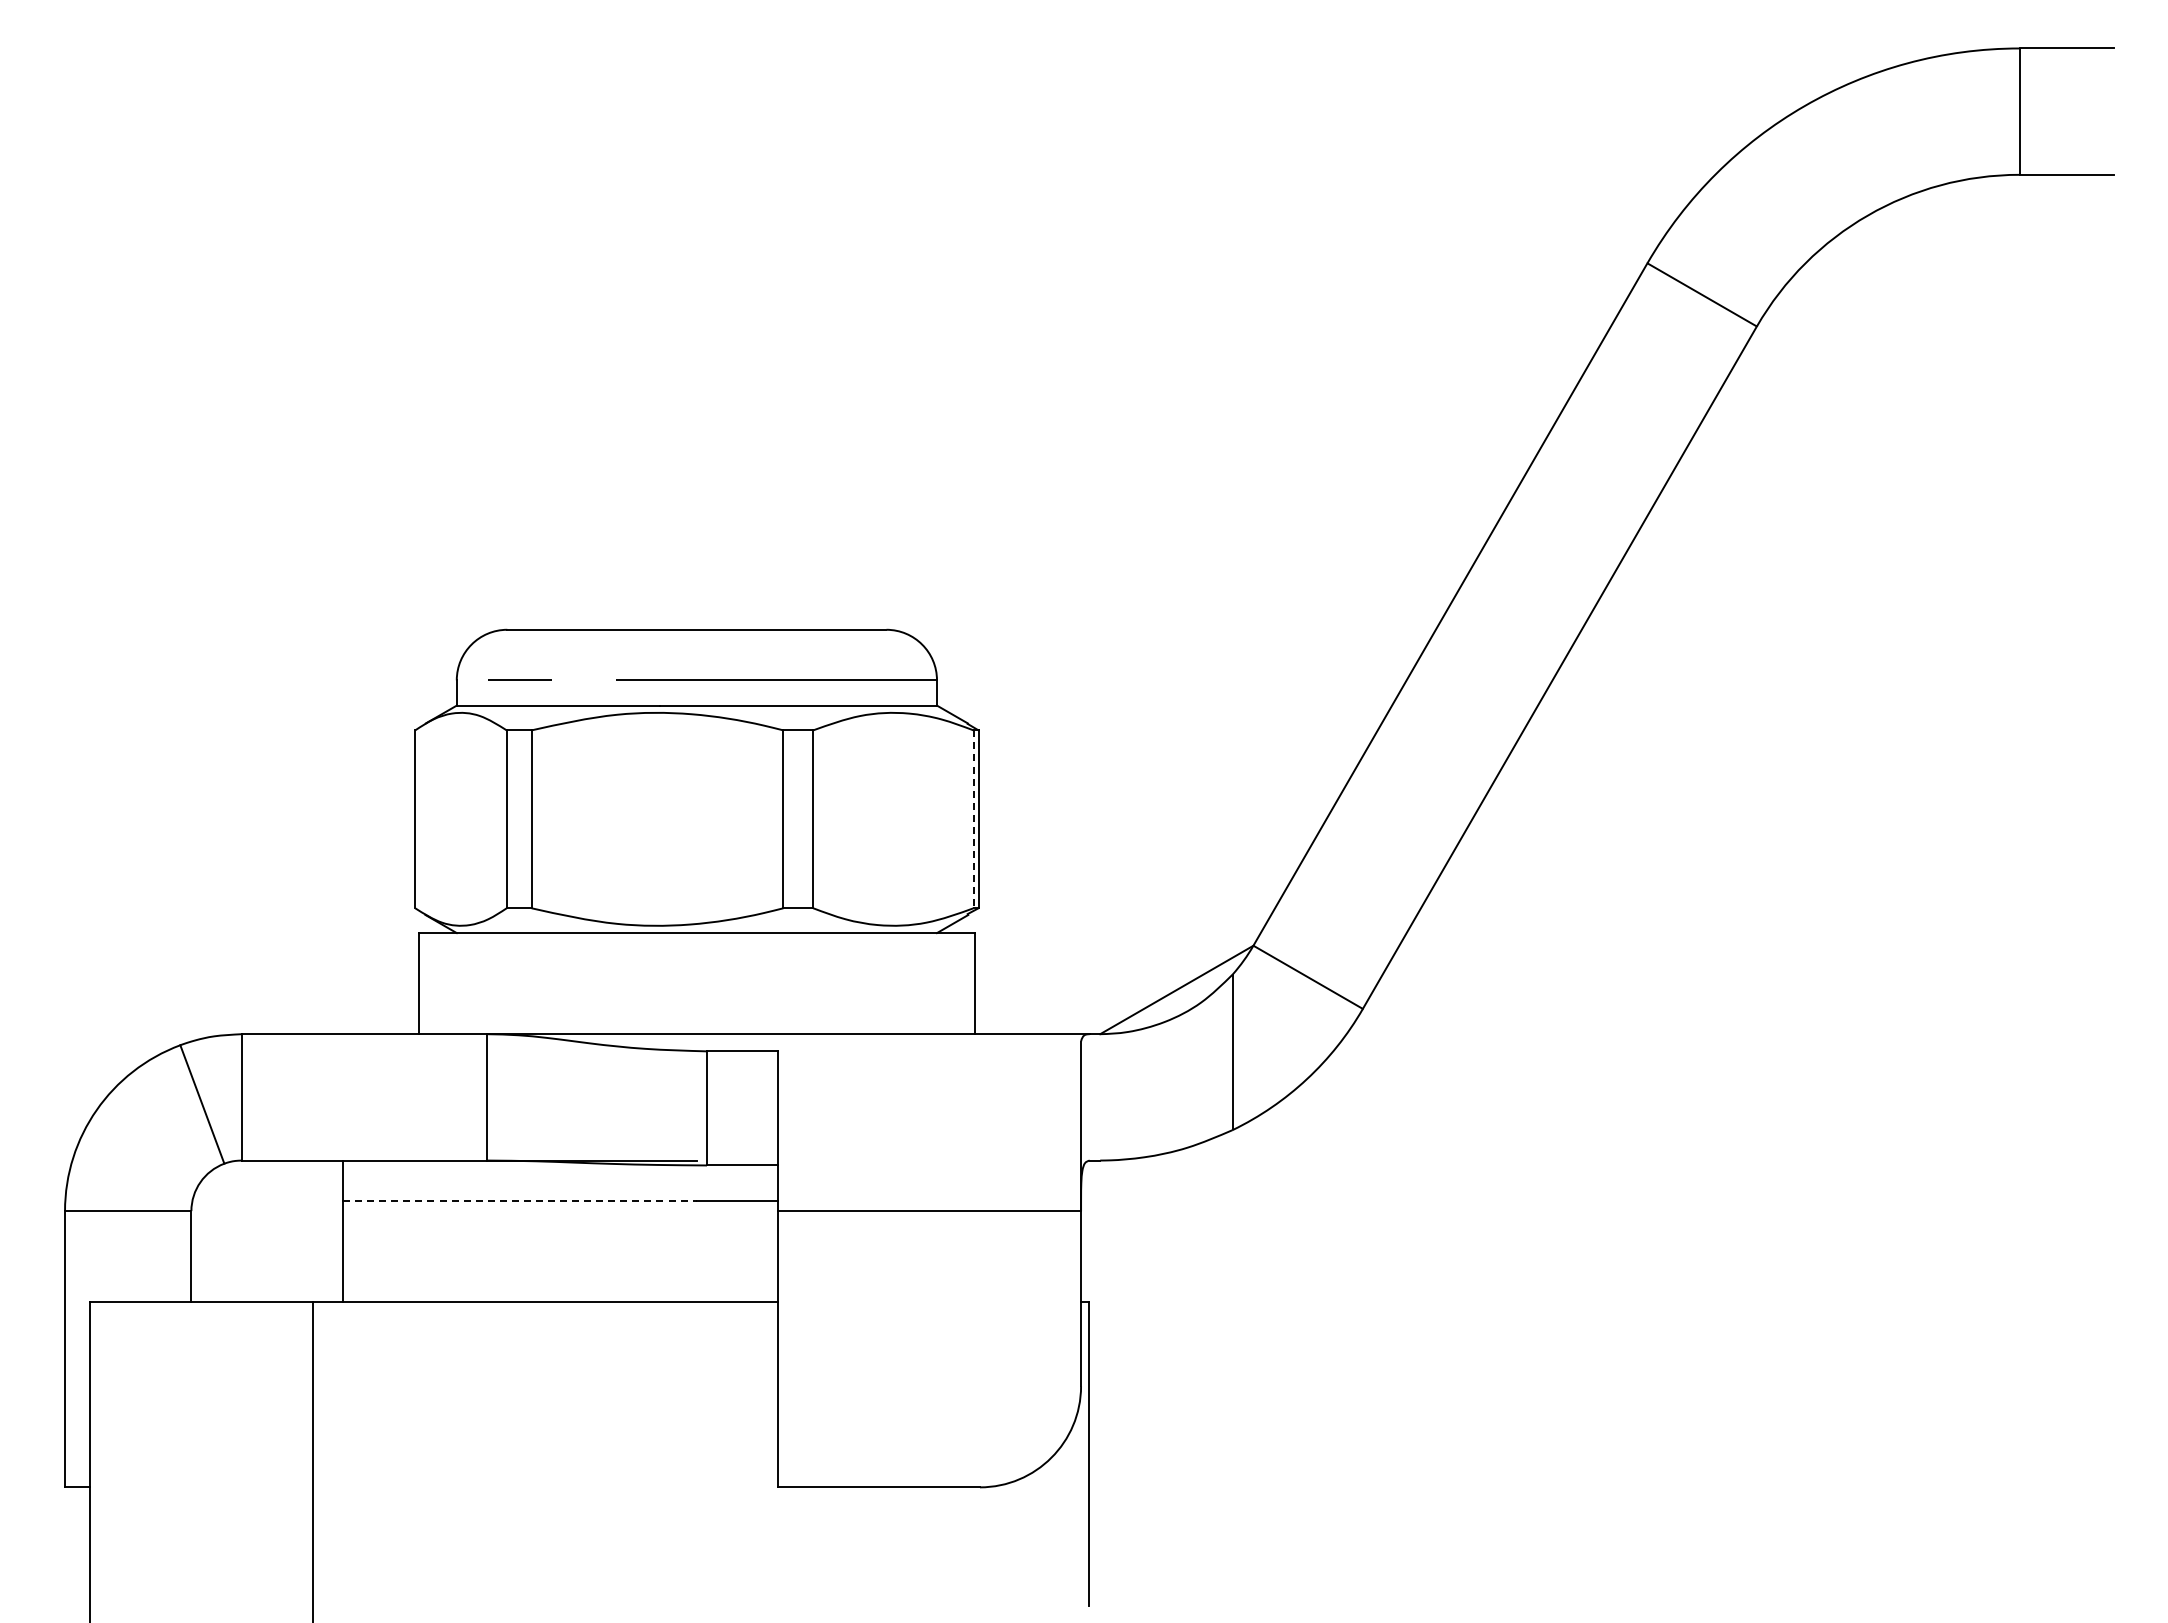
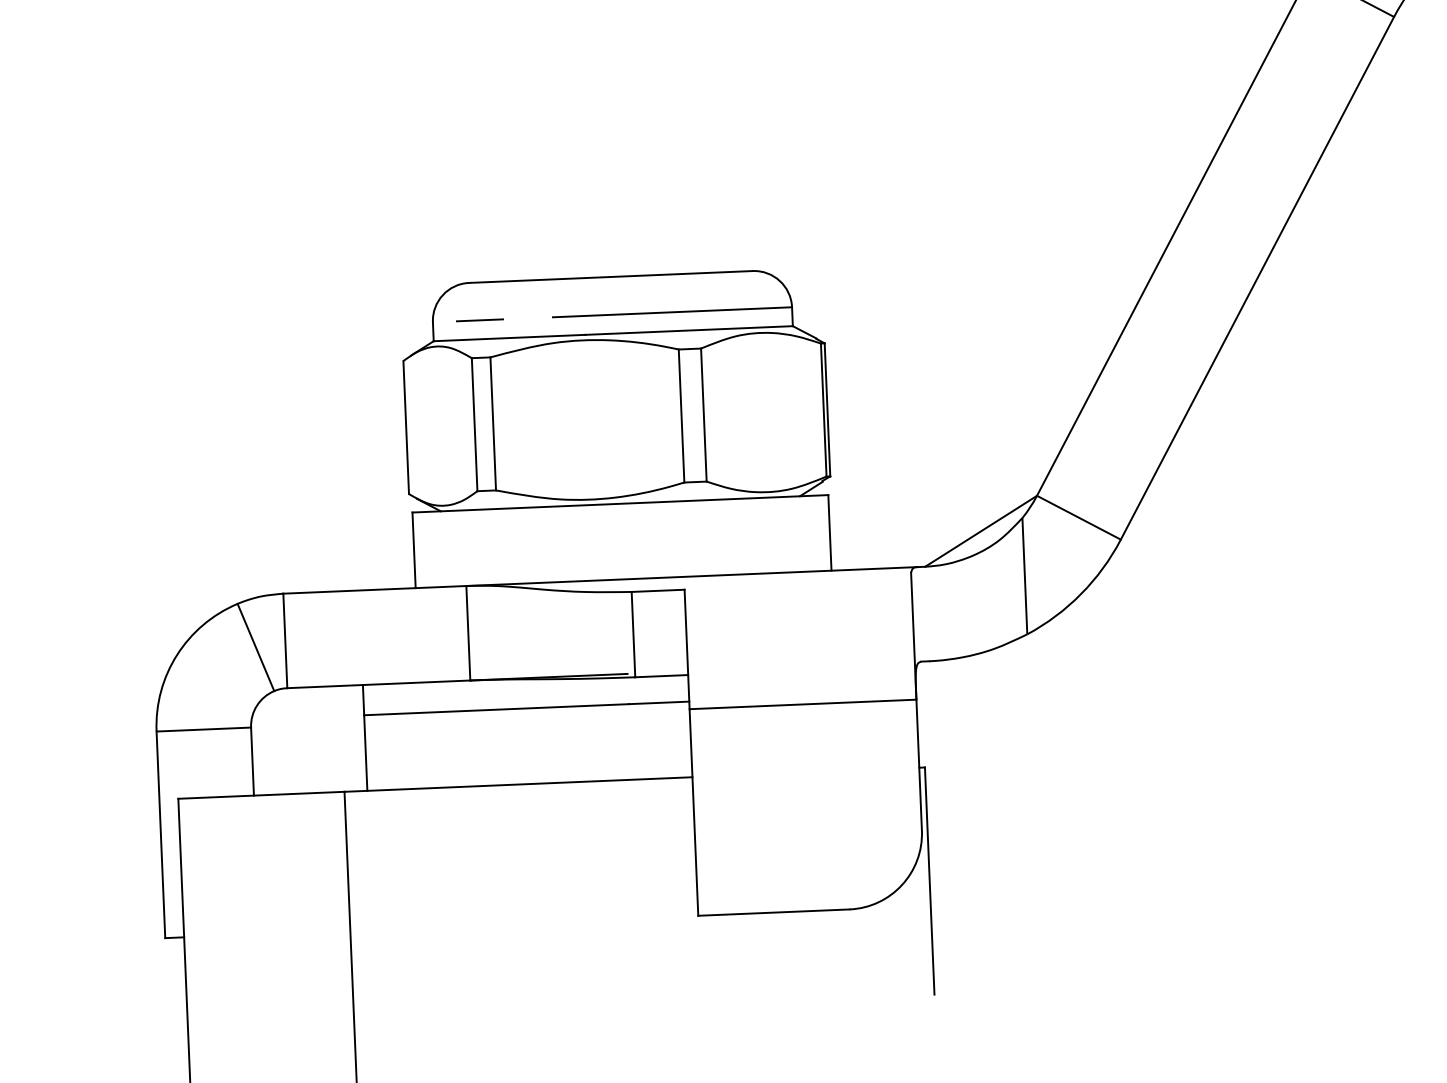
line: (973, 819) -> (823, 410), dashed -> solid
line: (519, 1201) -> (496, 710), dashed -> solid

